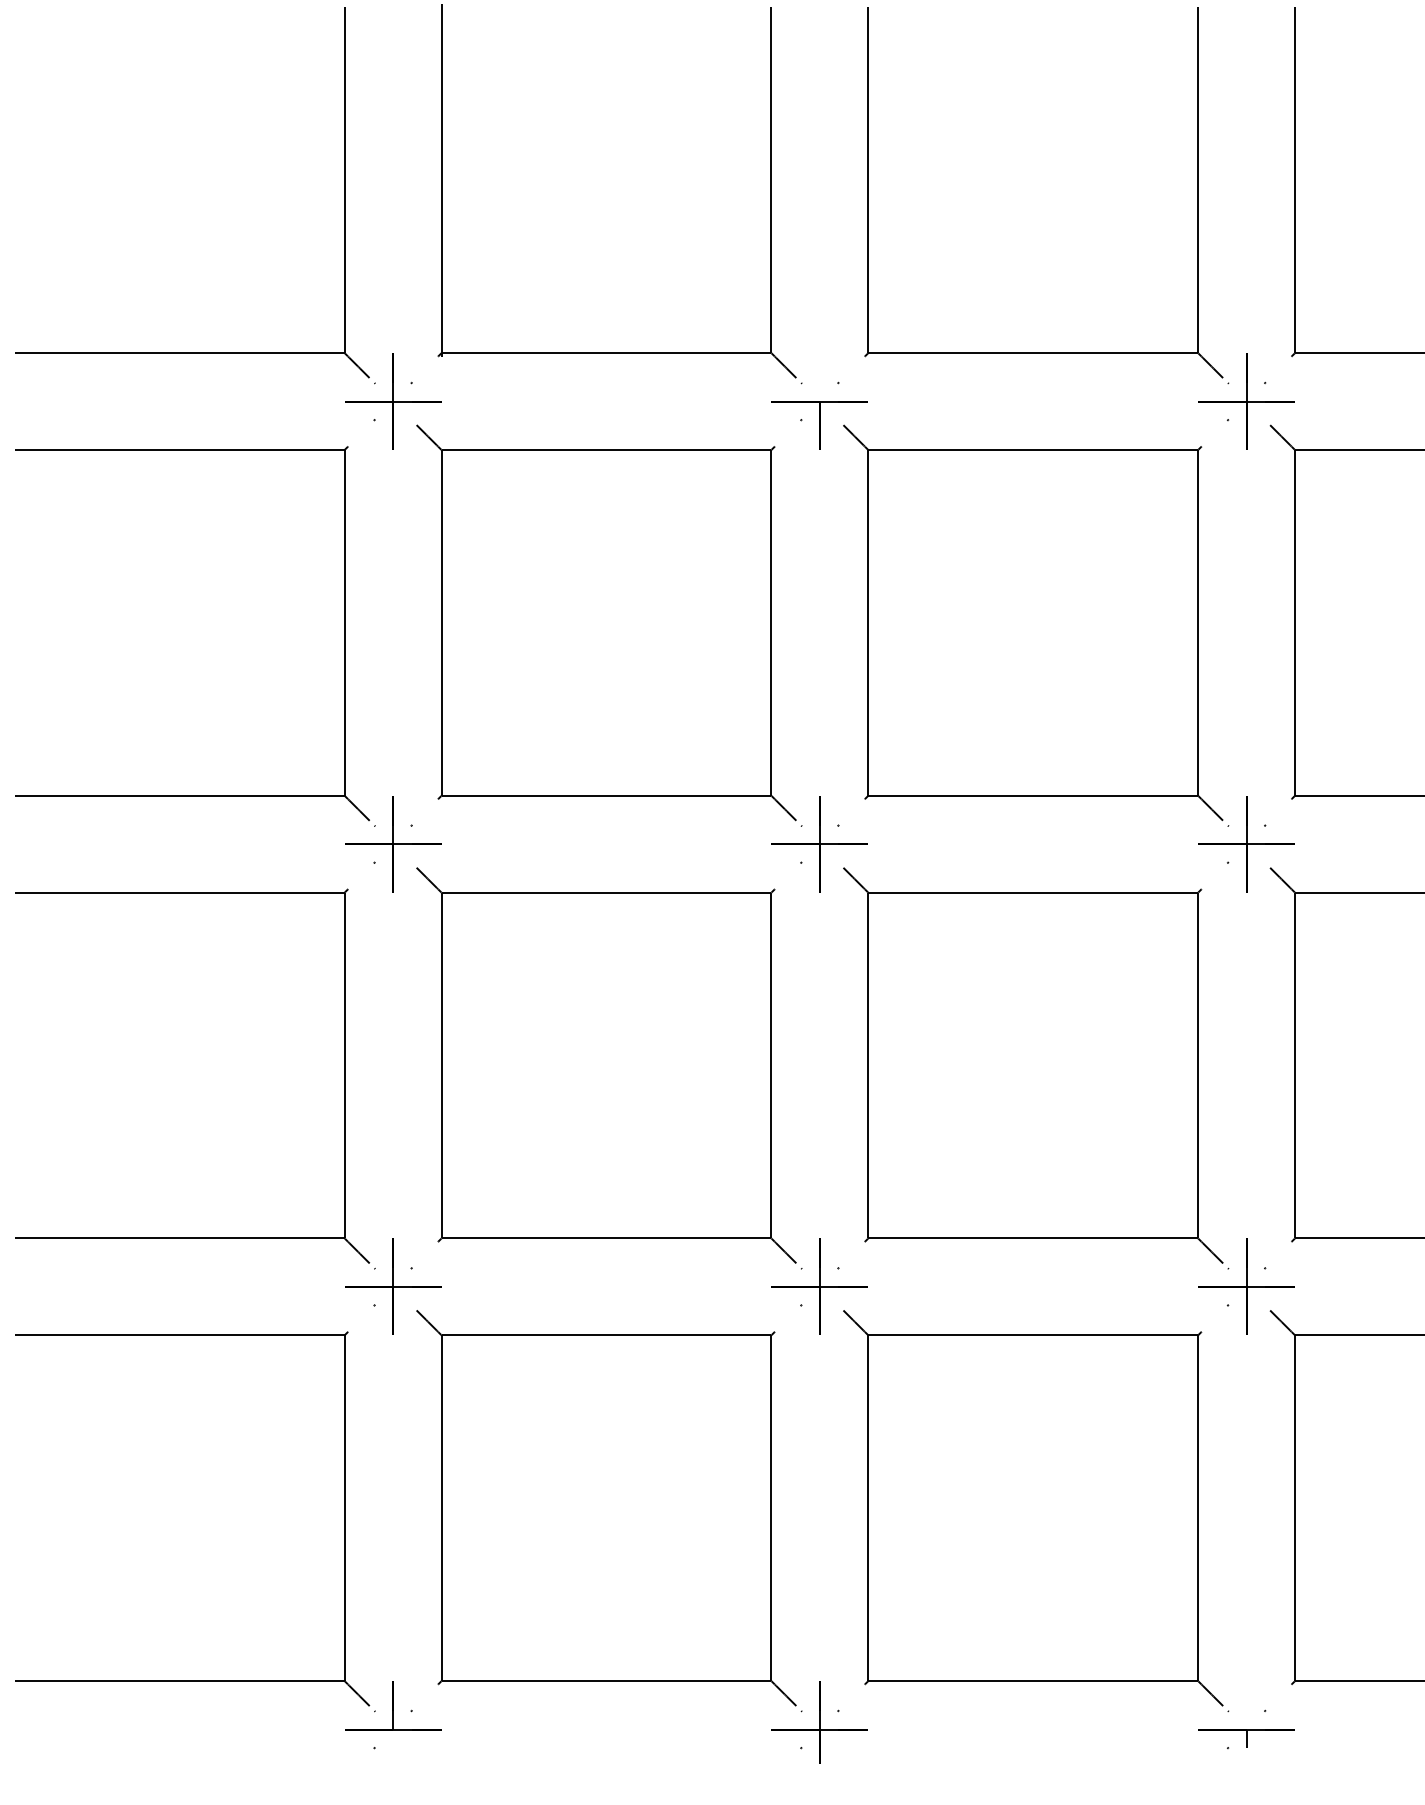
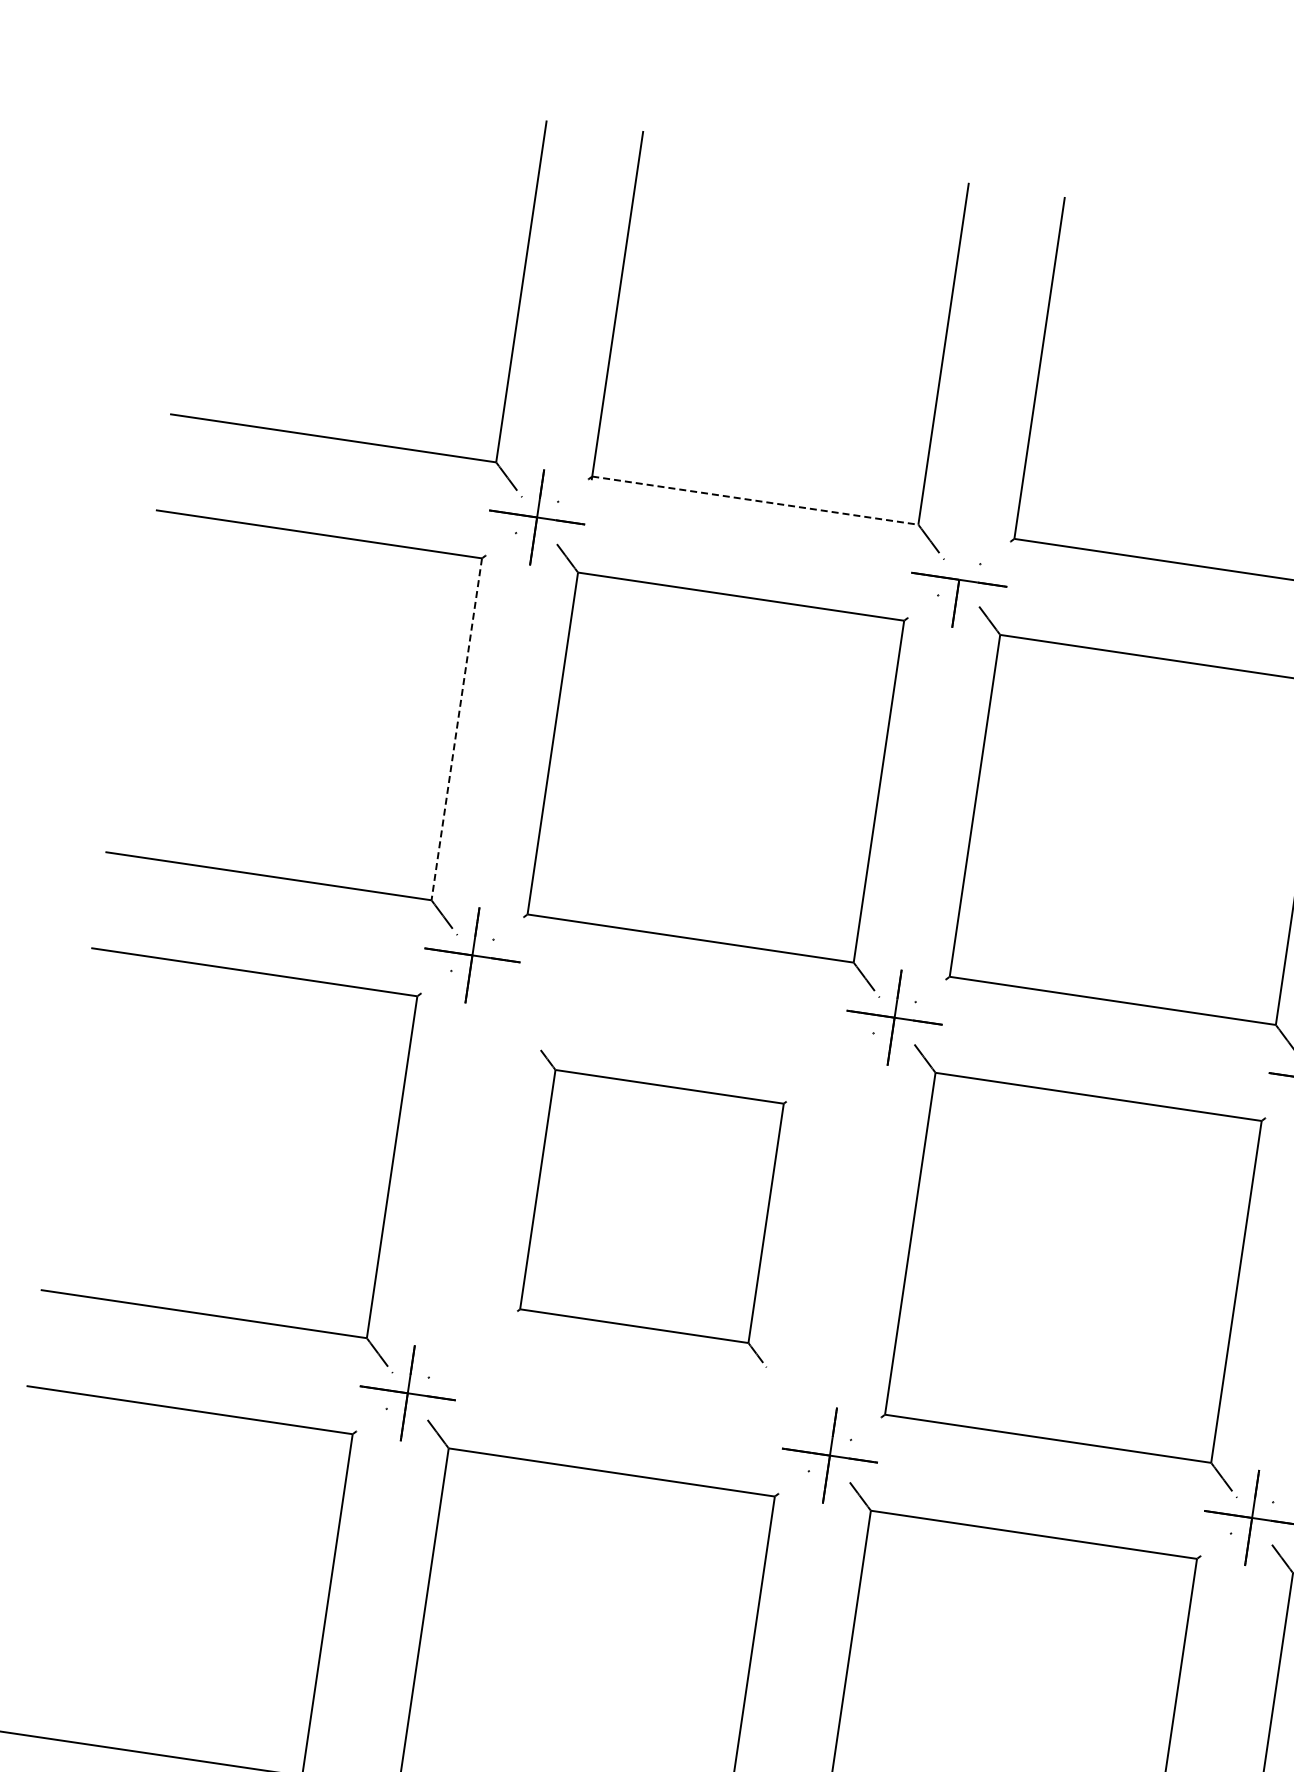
line: (606, 353) -> (755, 501), solid -> dashed
line: (344, 622) -> (456, 728), solid -> dashed
part: (609, 1068) -> (653, 1208), size x0.7

